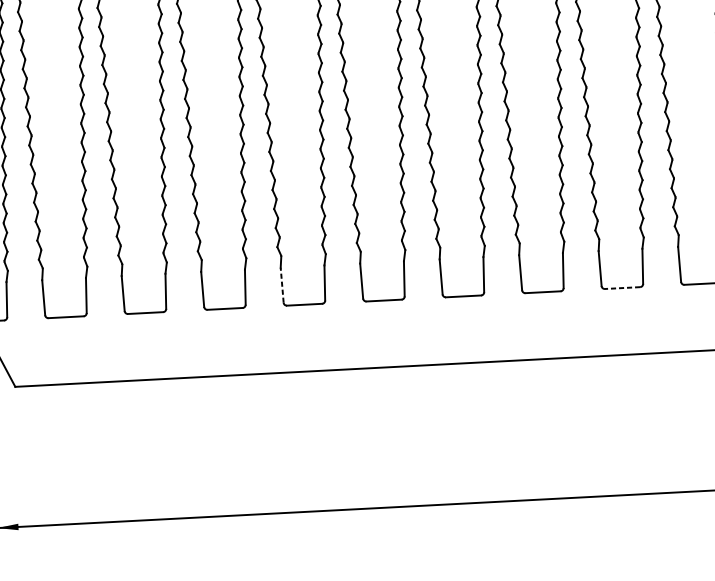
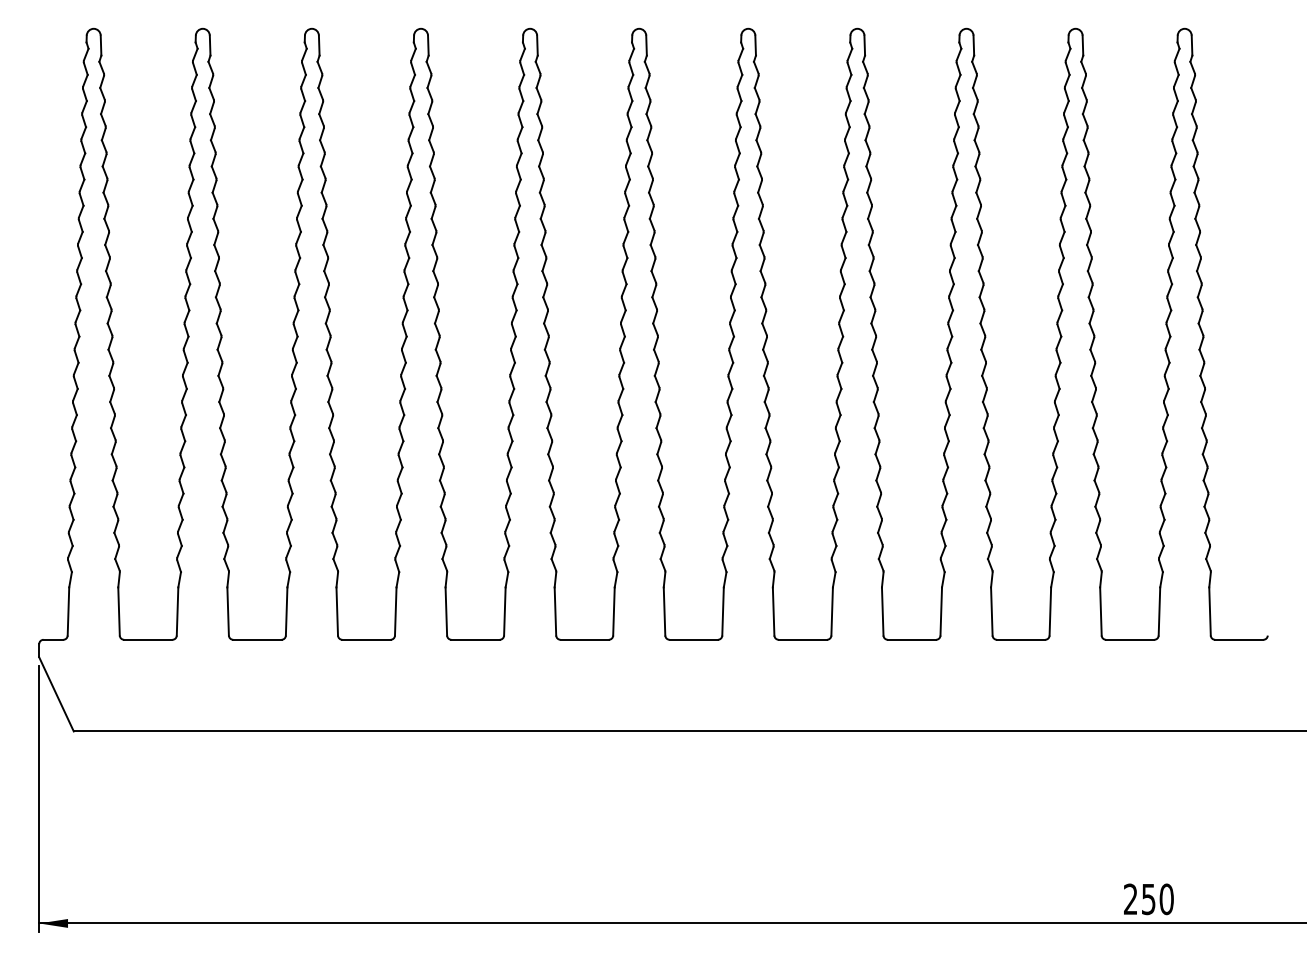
line: (282, 285) -> (446, 611), dashed -> solid
line: (622, 287) -> (911, 639), dashed -> solid

